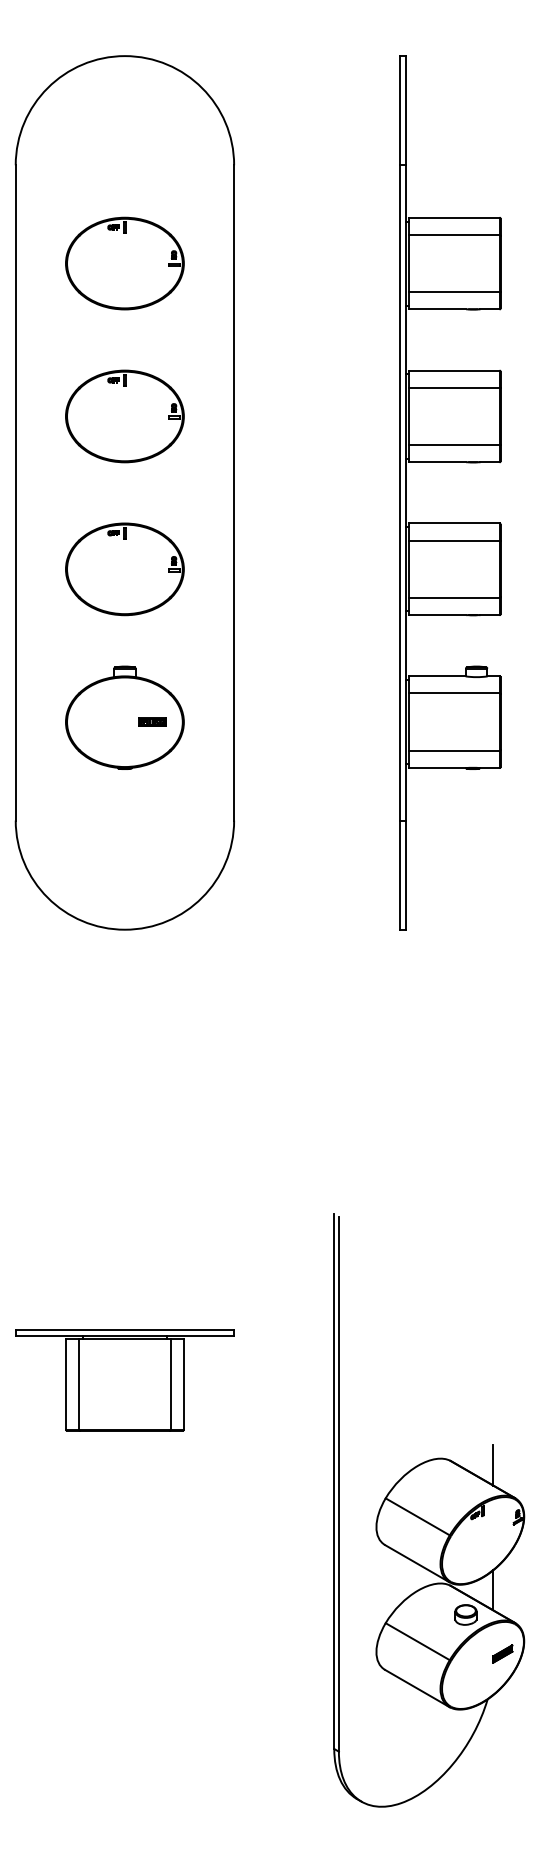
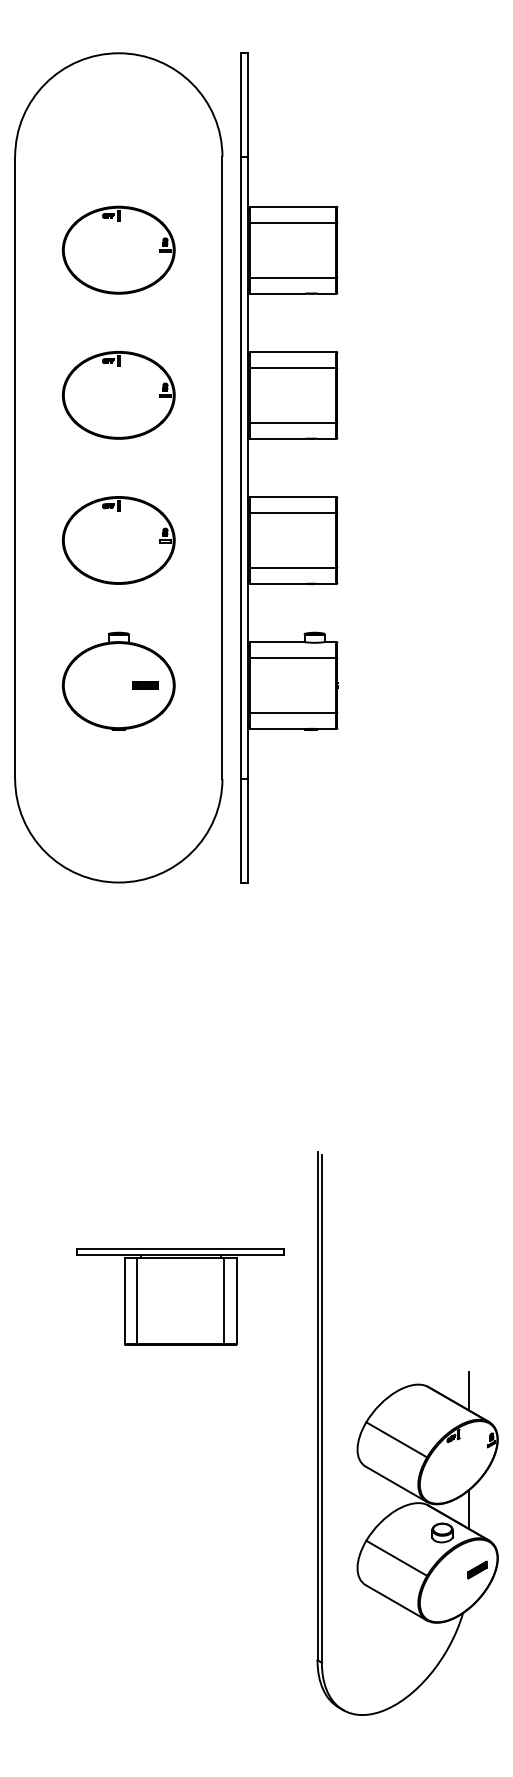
part: (450, 462) -> (289, 439), moved
part: (124, 1379) -> (180, 1296), moved

